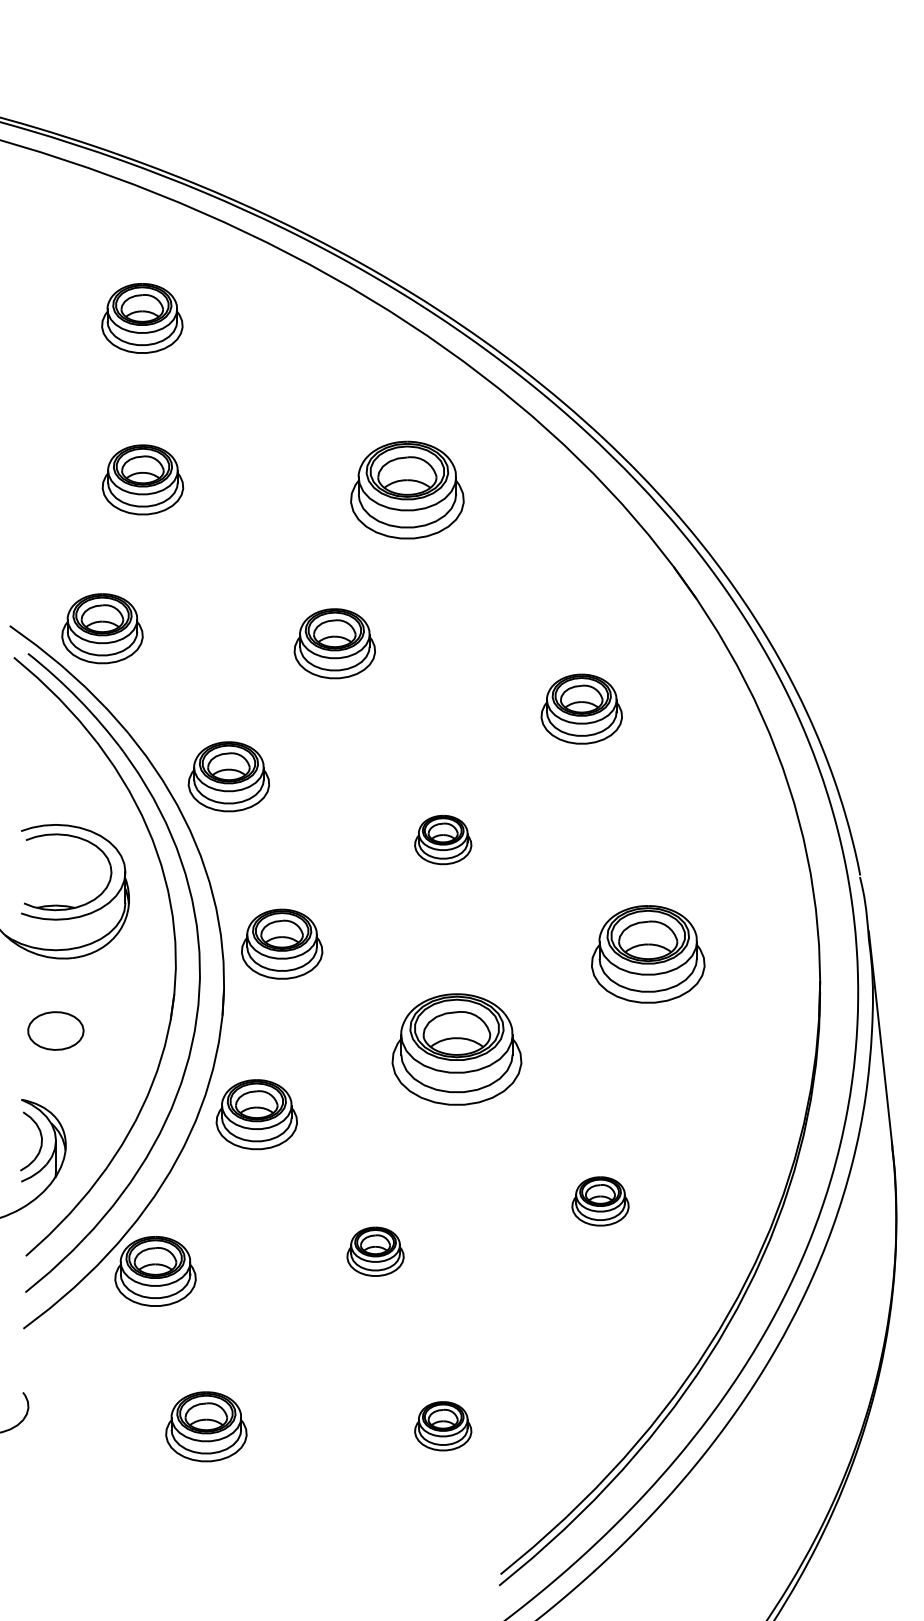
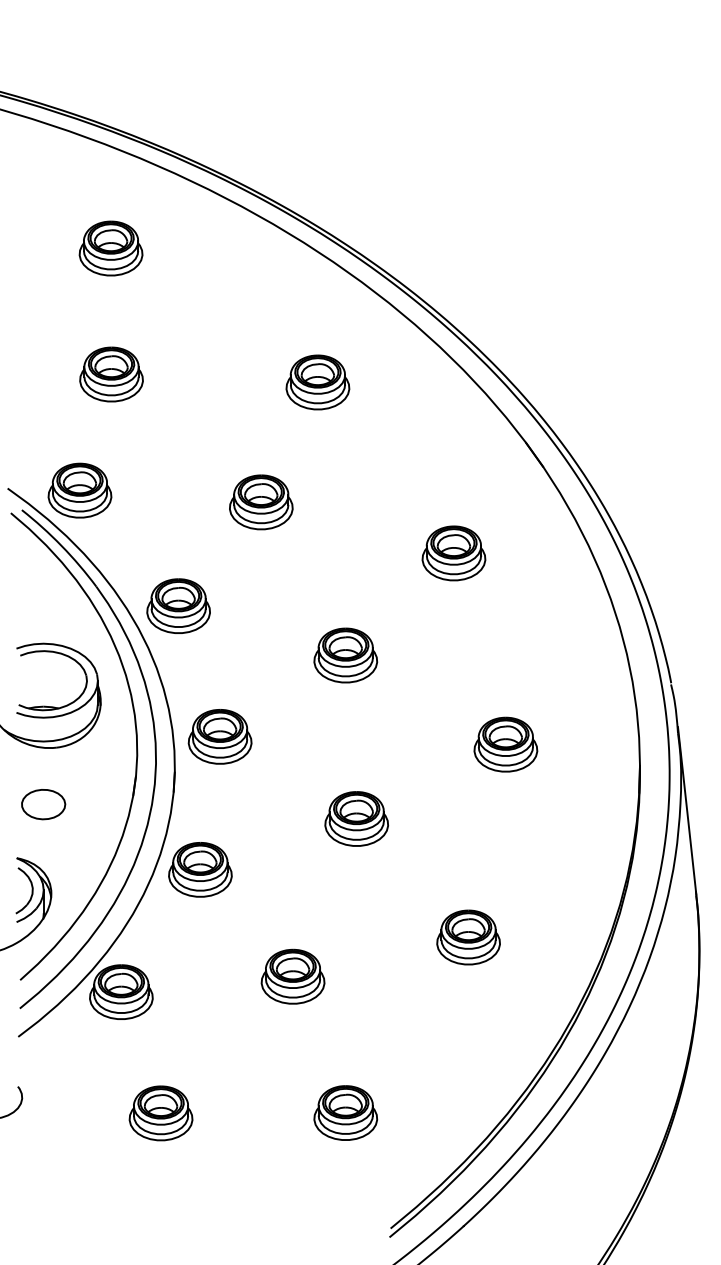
part: (407, 489) -> (317, 382), size x0.71
part: (443, 839) -> (346, 655), size x1.43
part: (648, 953) -> (506, 744), size x0.71
part: (457, 1049) -> (356, 818), size x0.62
part: (600, 1201) -> (468, 937), size x1.43
part: (375, 1251) -> (293, 976), size x1.43
part: (443, 1425) -> (346, 1112), size x1.43

